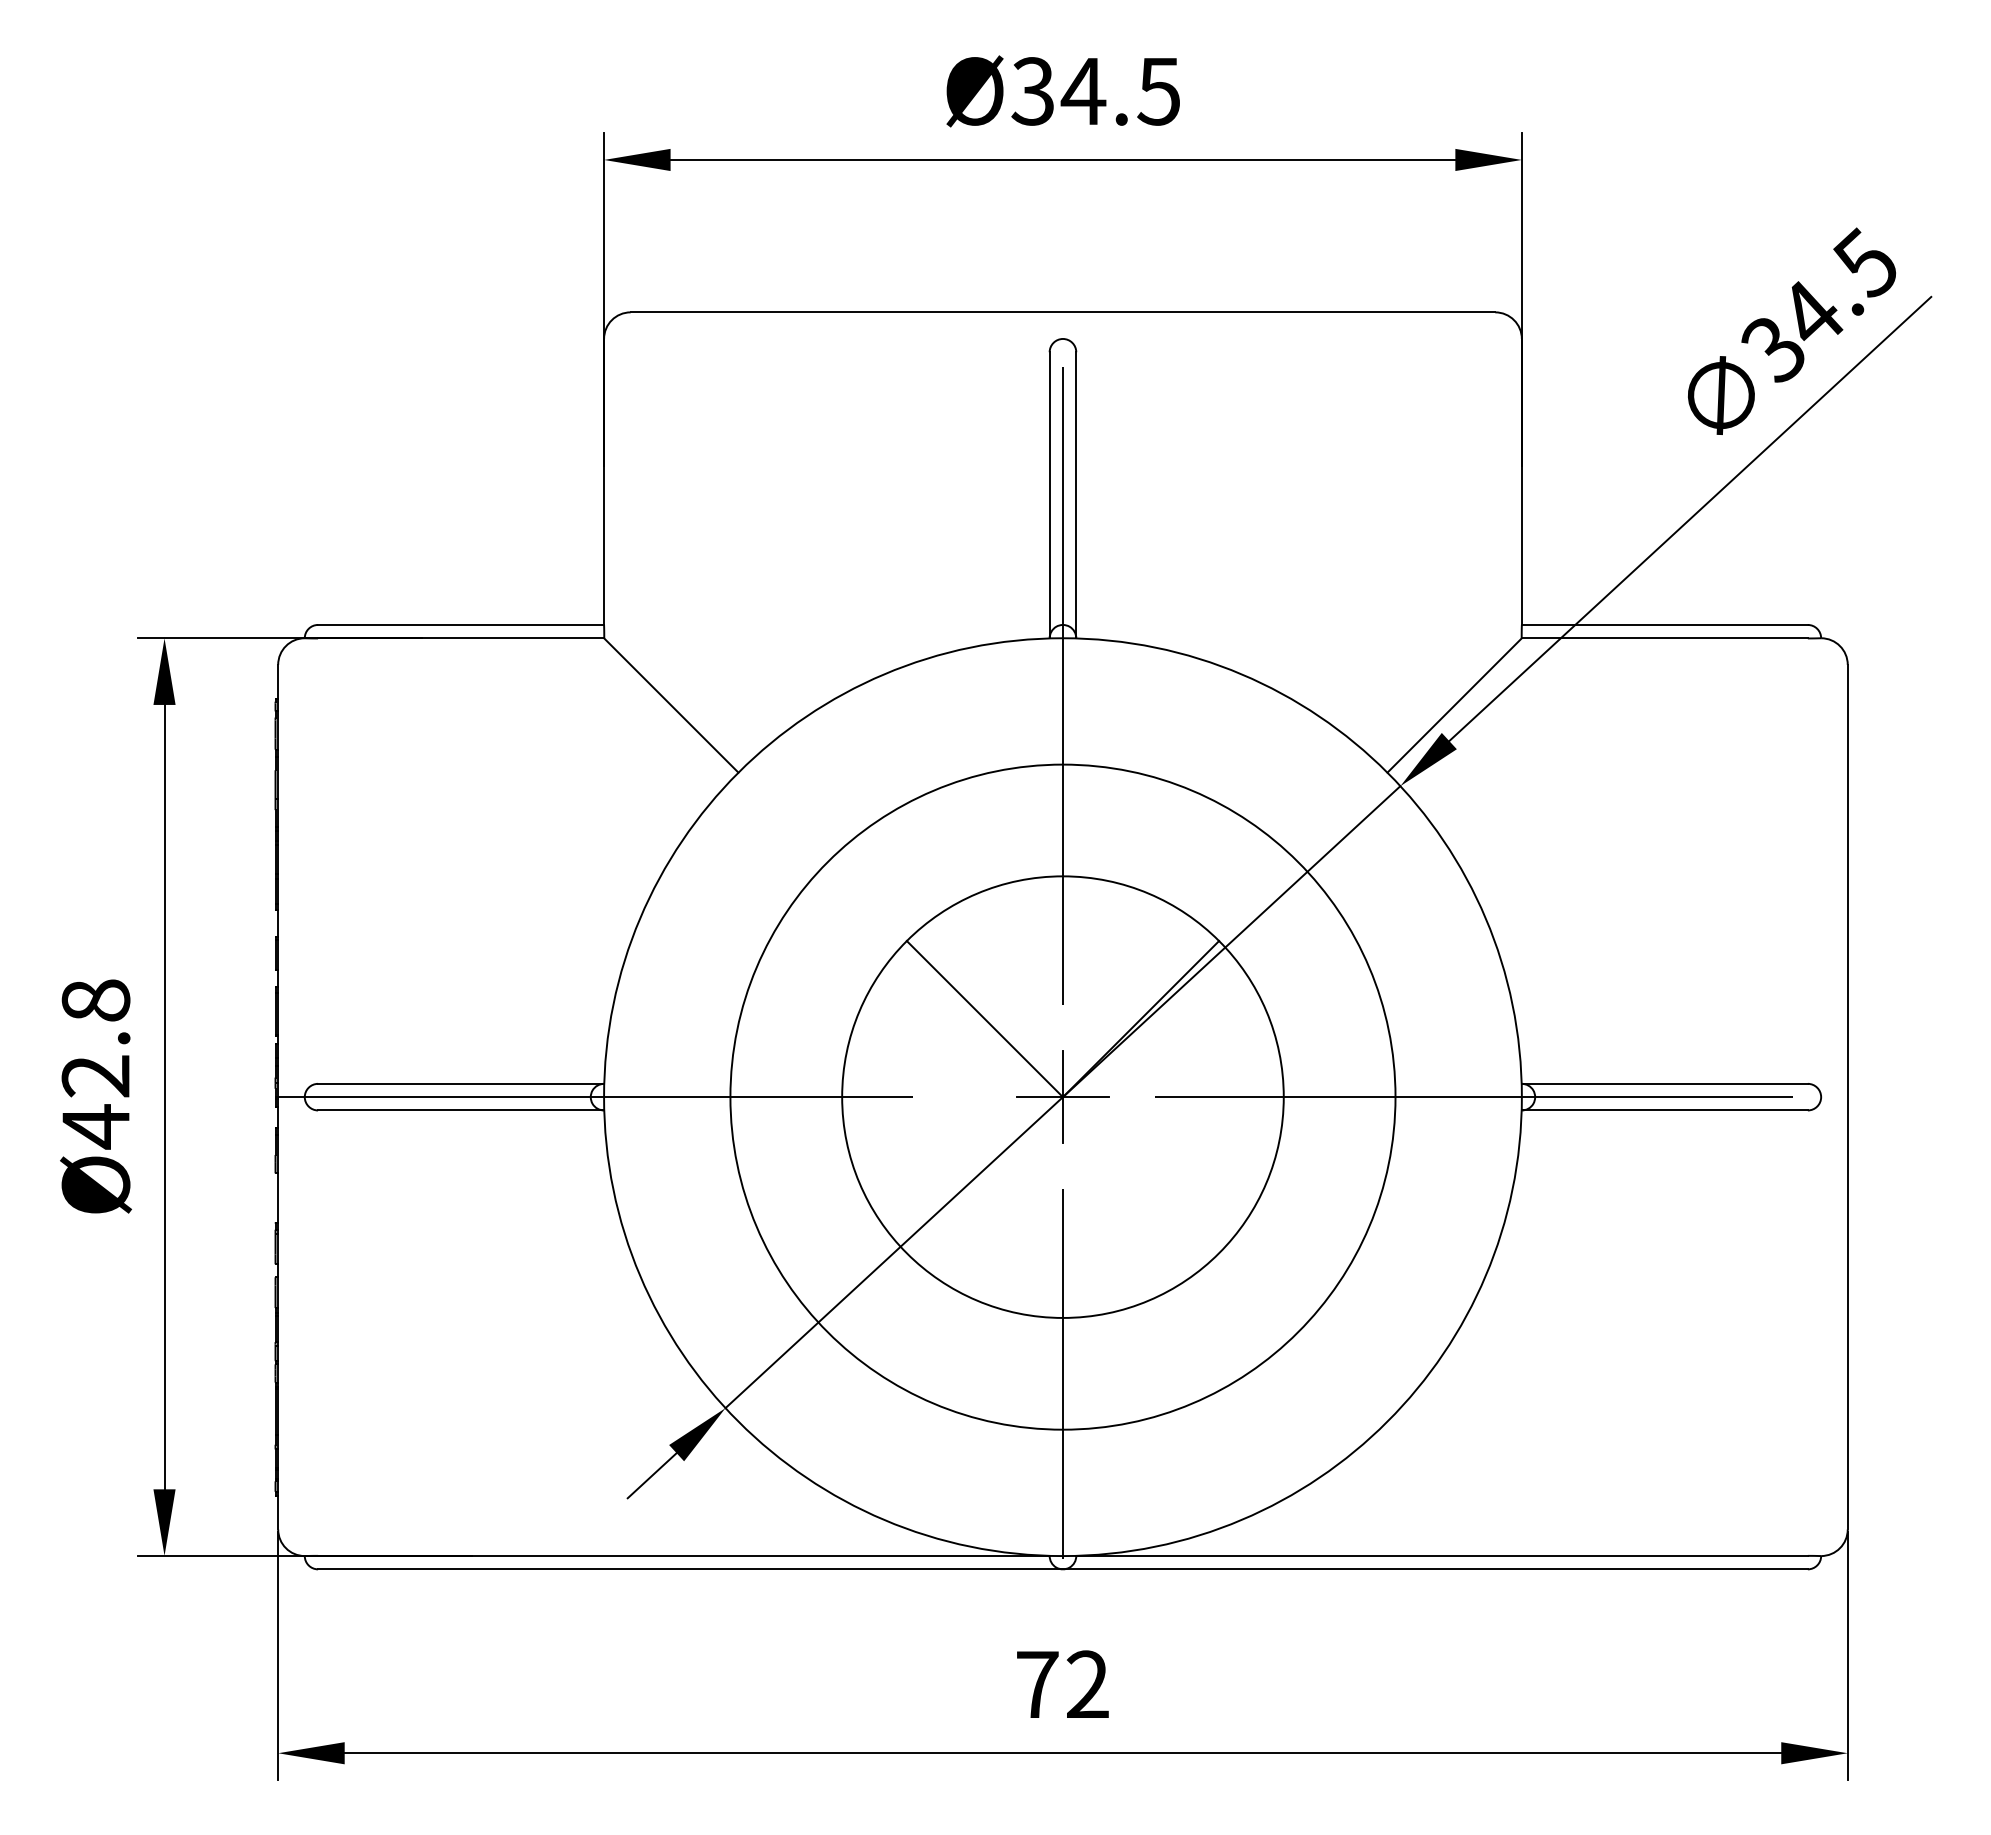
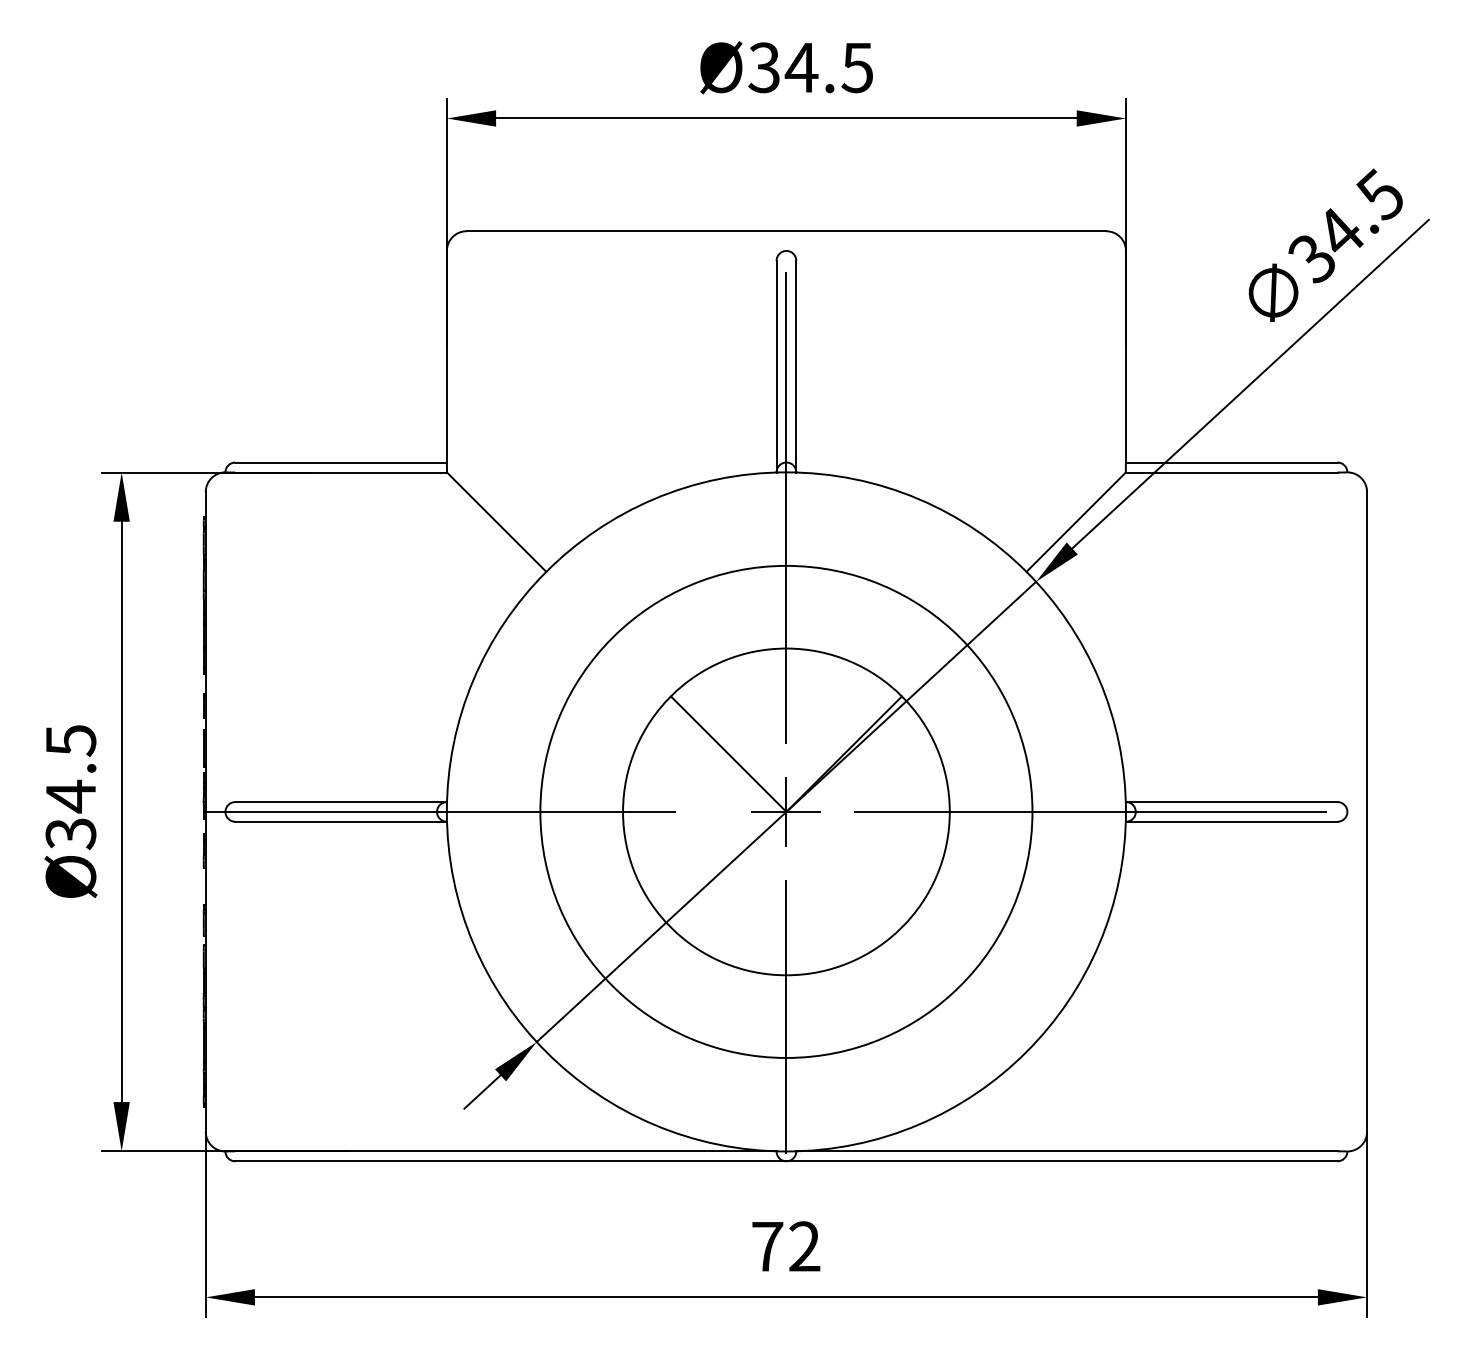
text: (95, 1064) -> (70, 787), Ø42.8 -> Ø34.5

